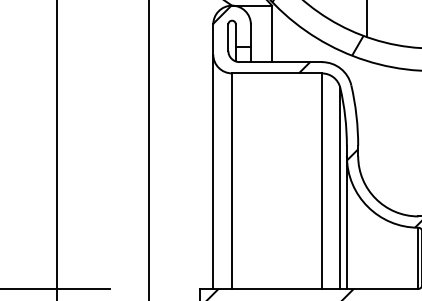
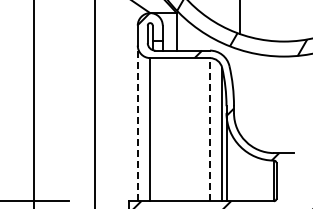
line: (212, 171) -> (137, 123), solid -> dashed
line: (321, 180) -> (209, 129), solid -> dashed

